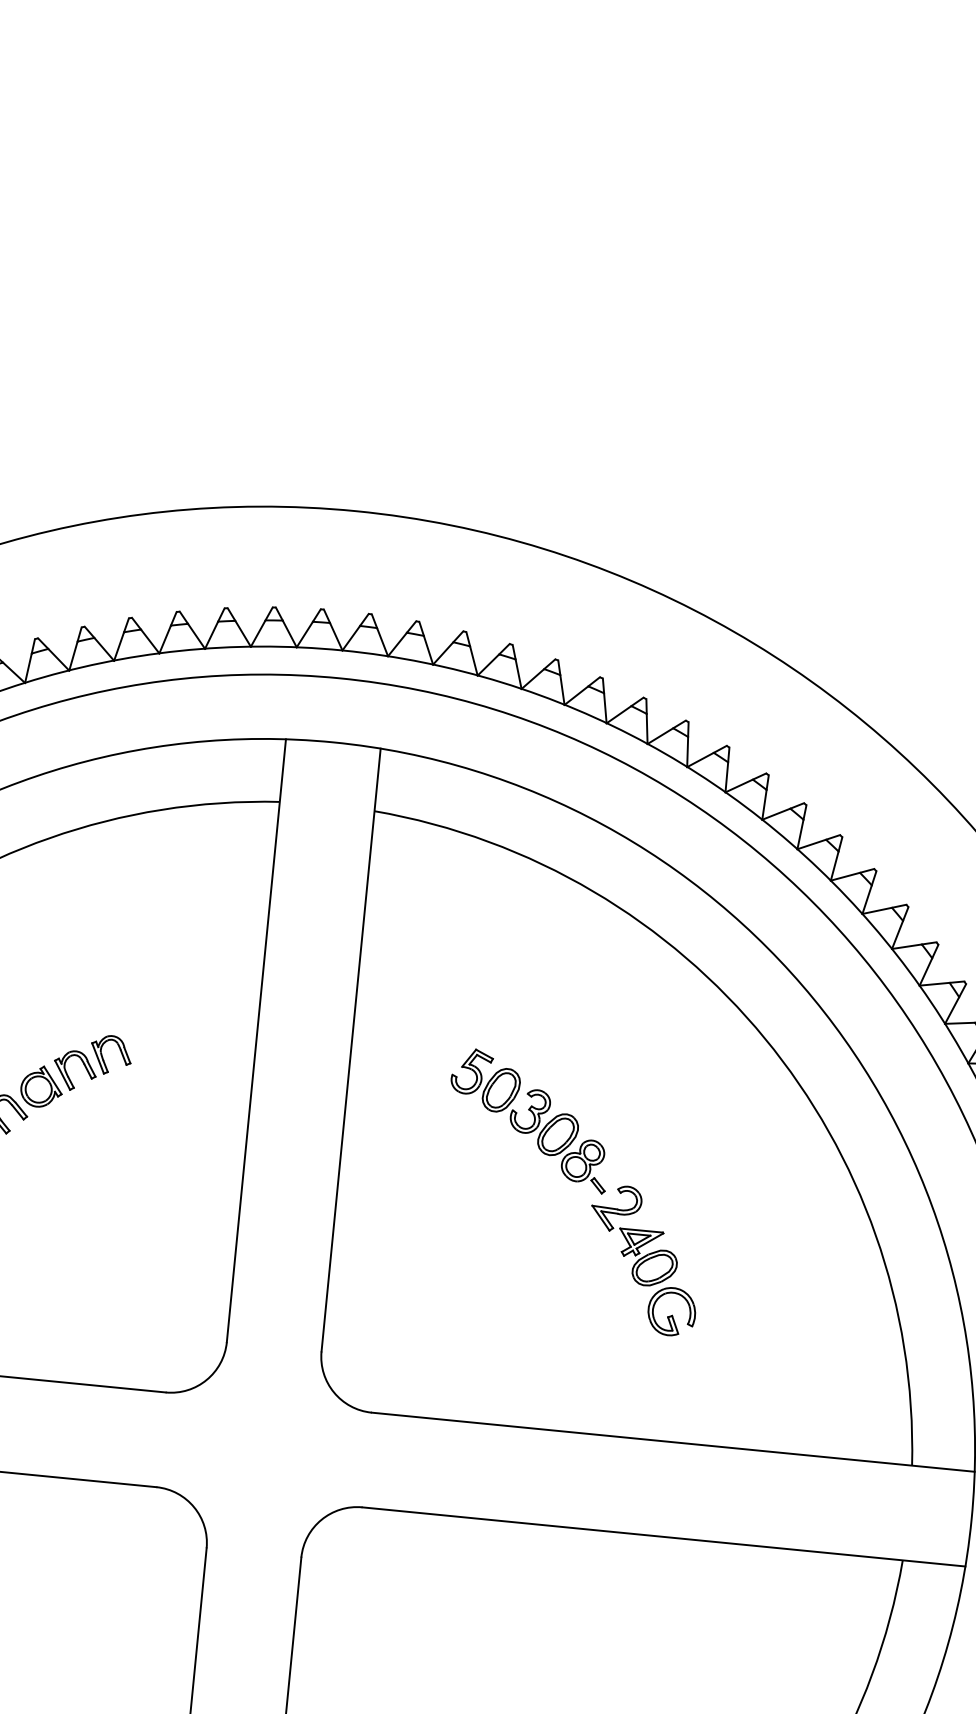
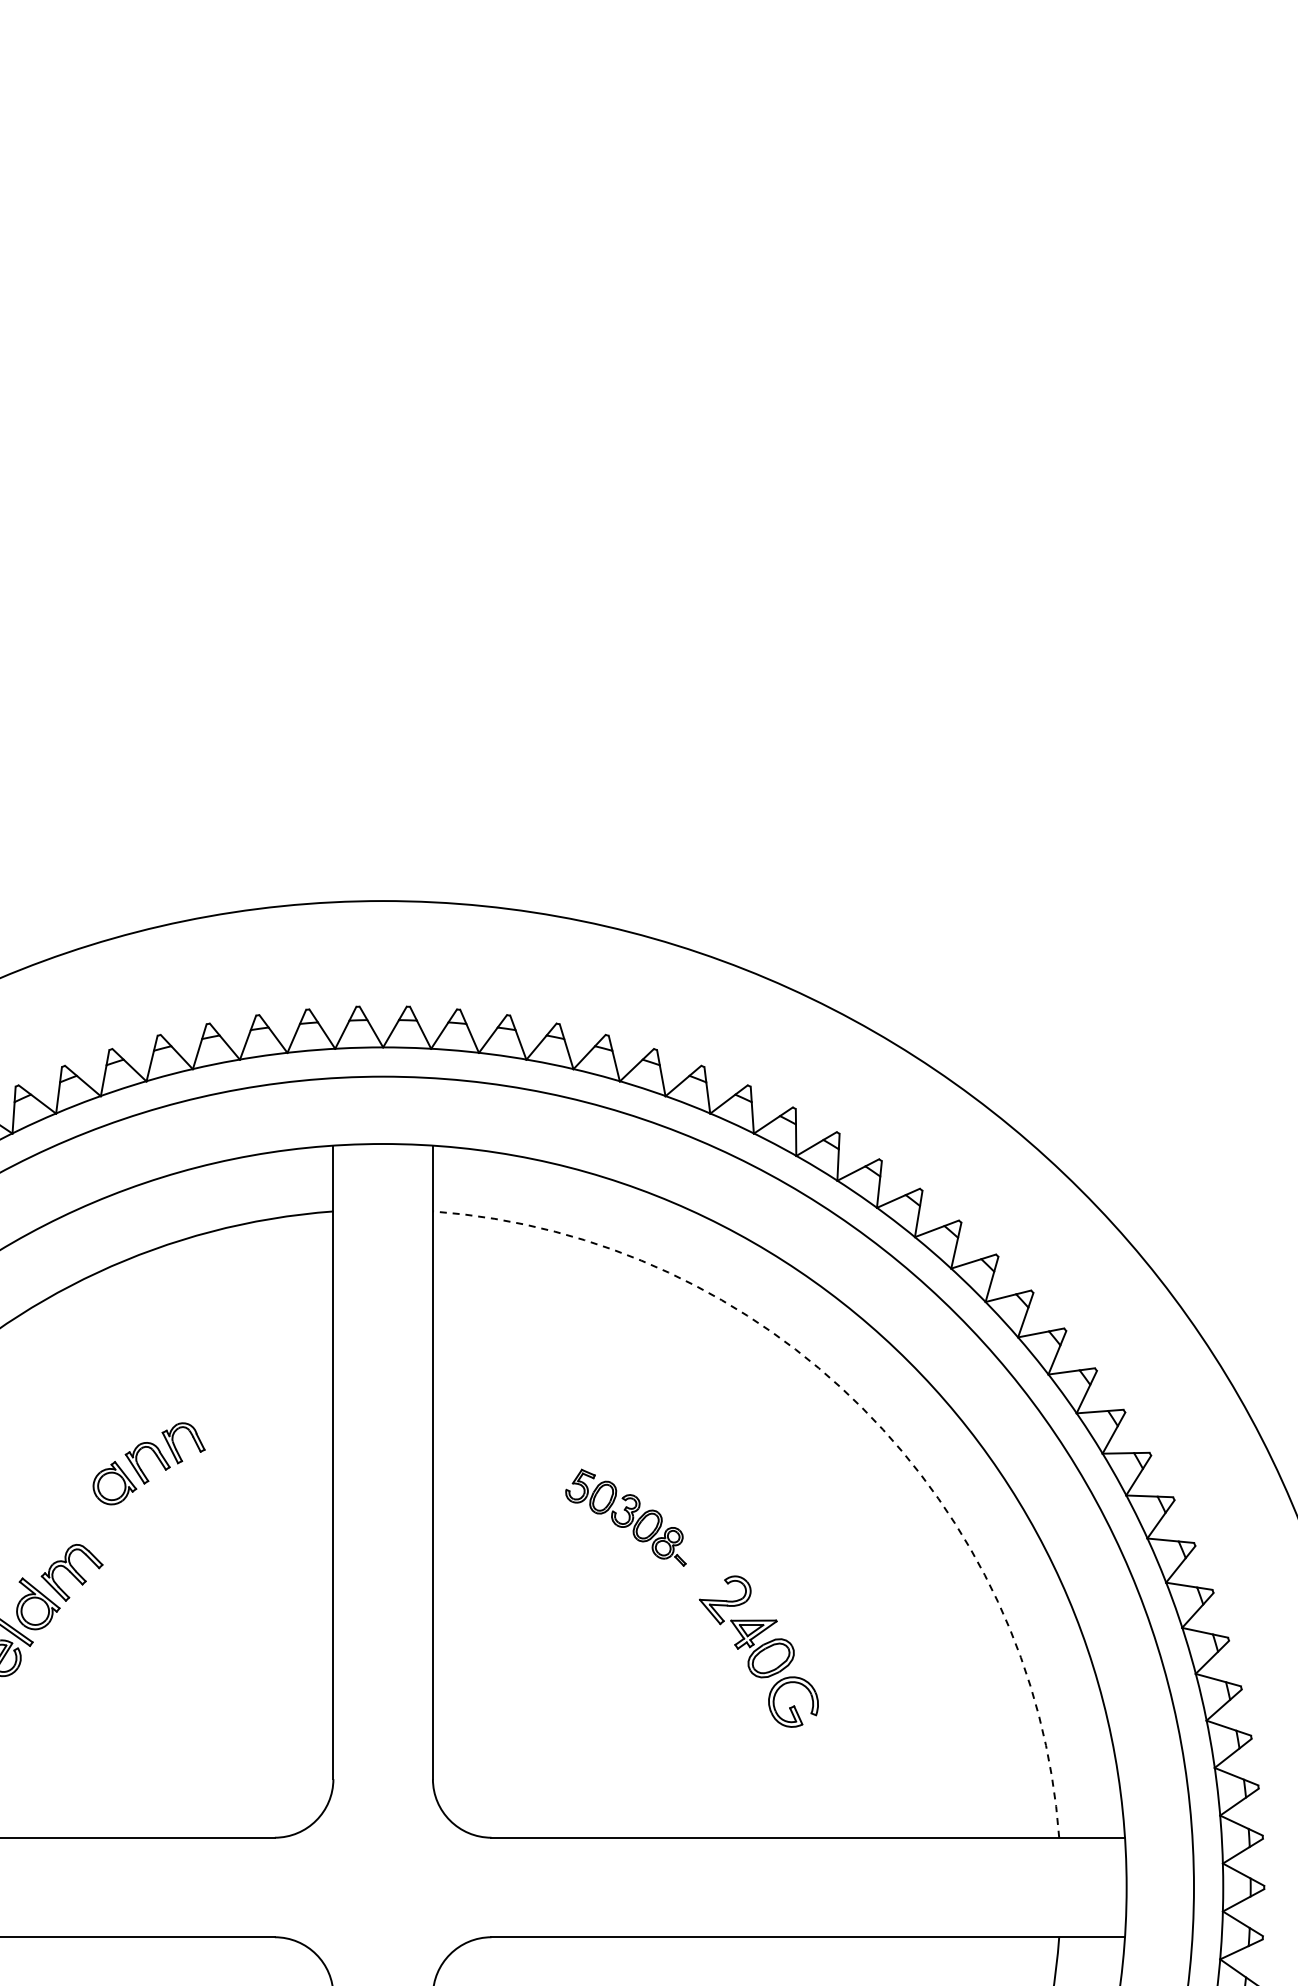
arc: (764, 1038) -> (862, 1408), solid -> dashed
part: (68, 1075) -> (141, 1468), moved
part: (529, 1120) -> (625, 1517), size x0.7

